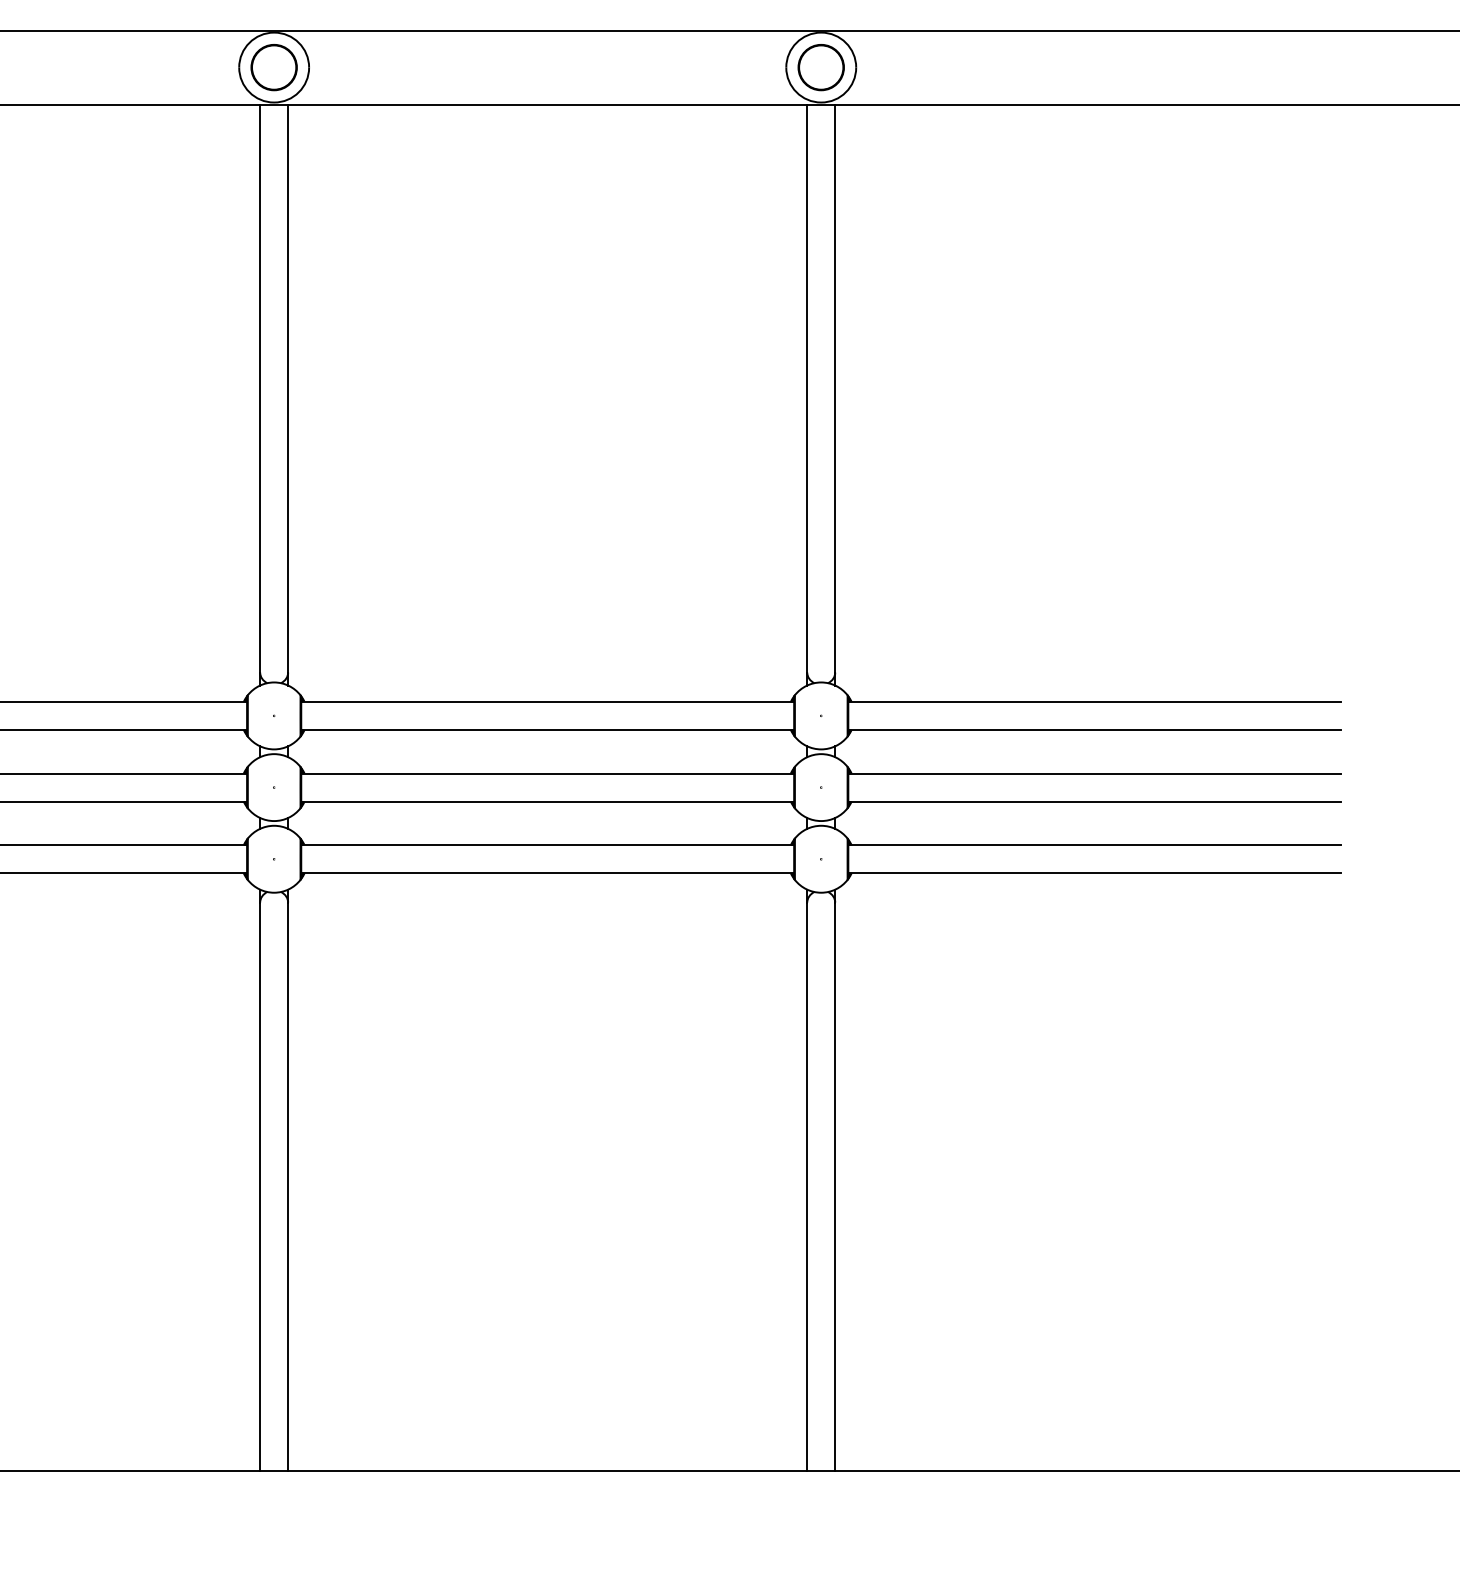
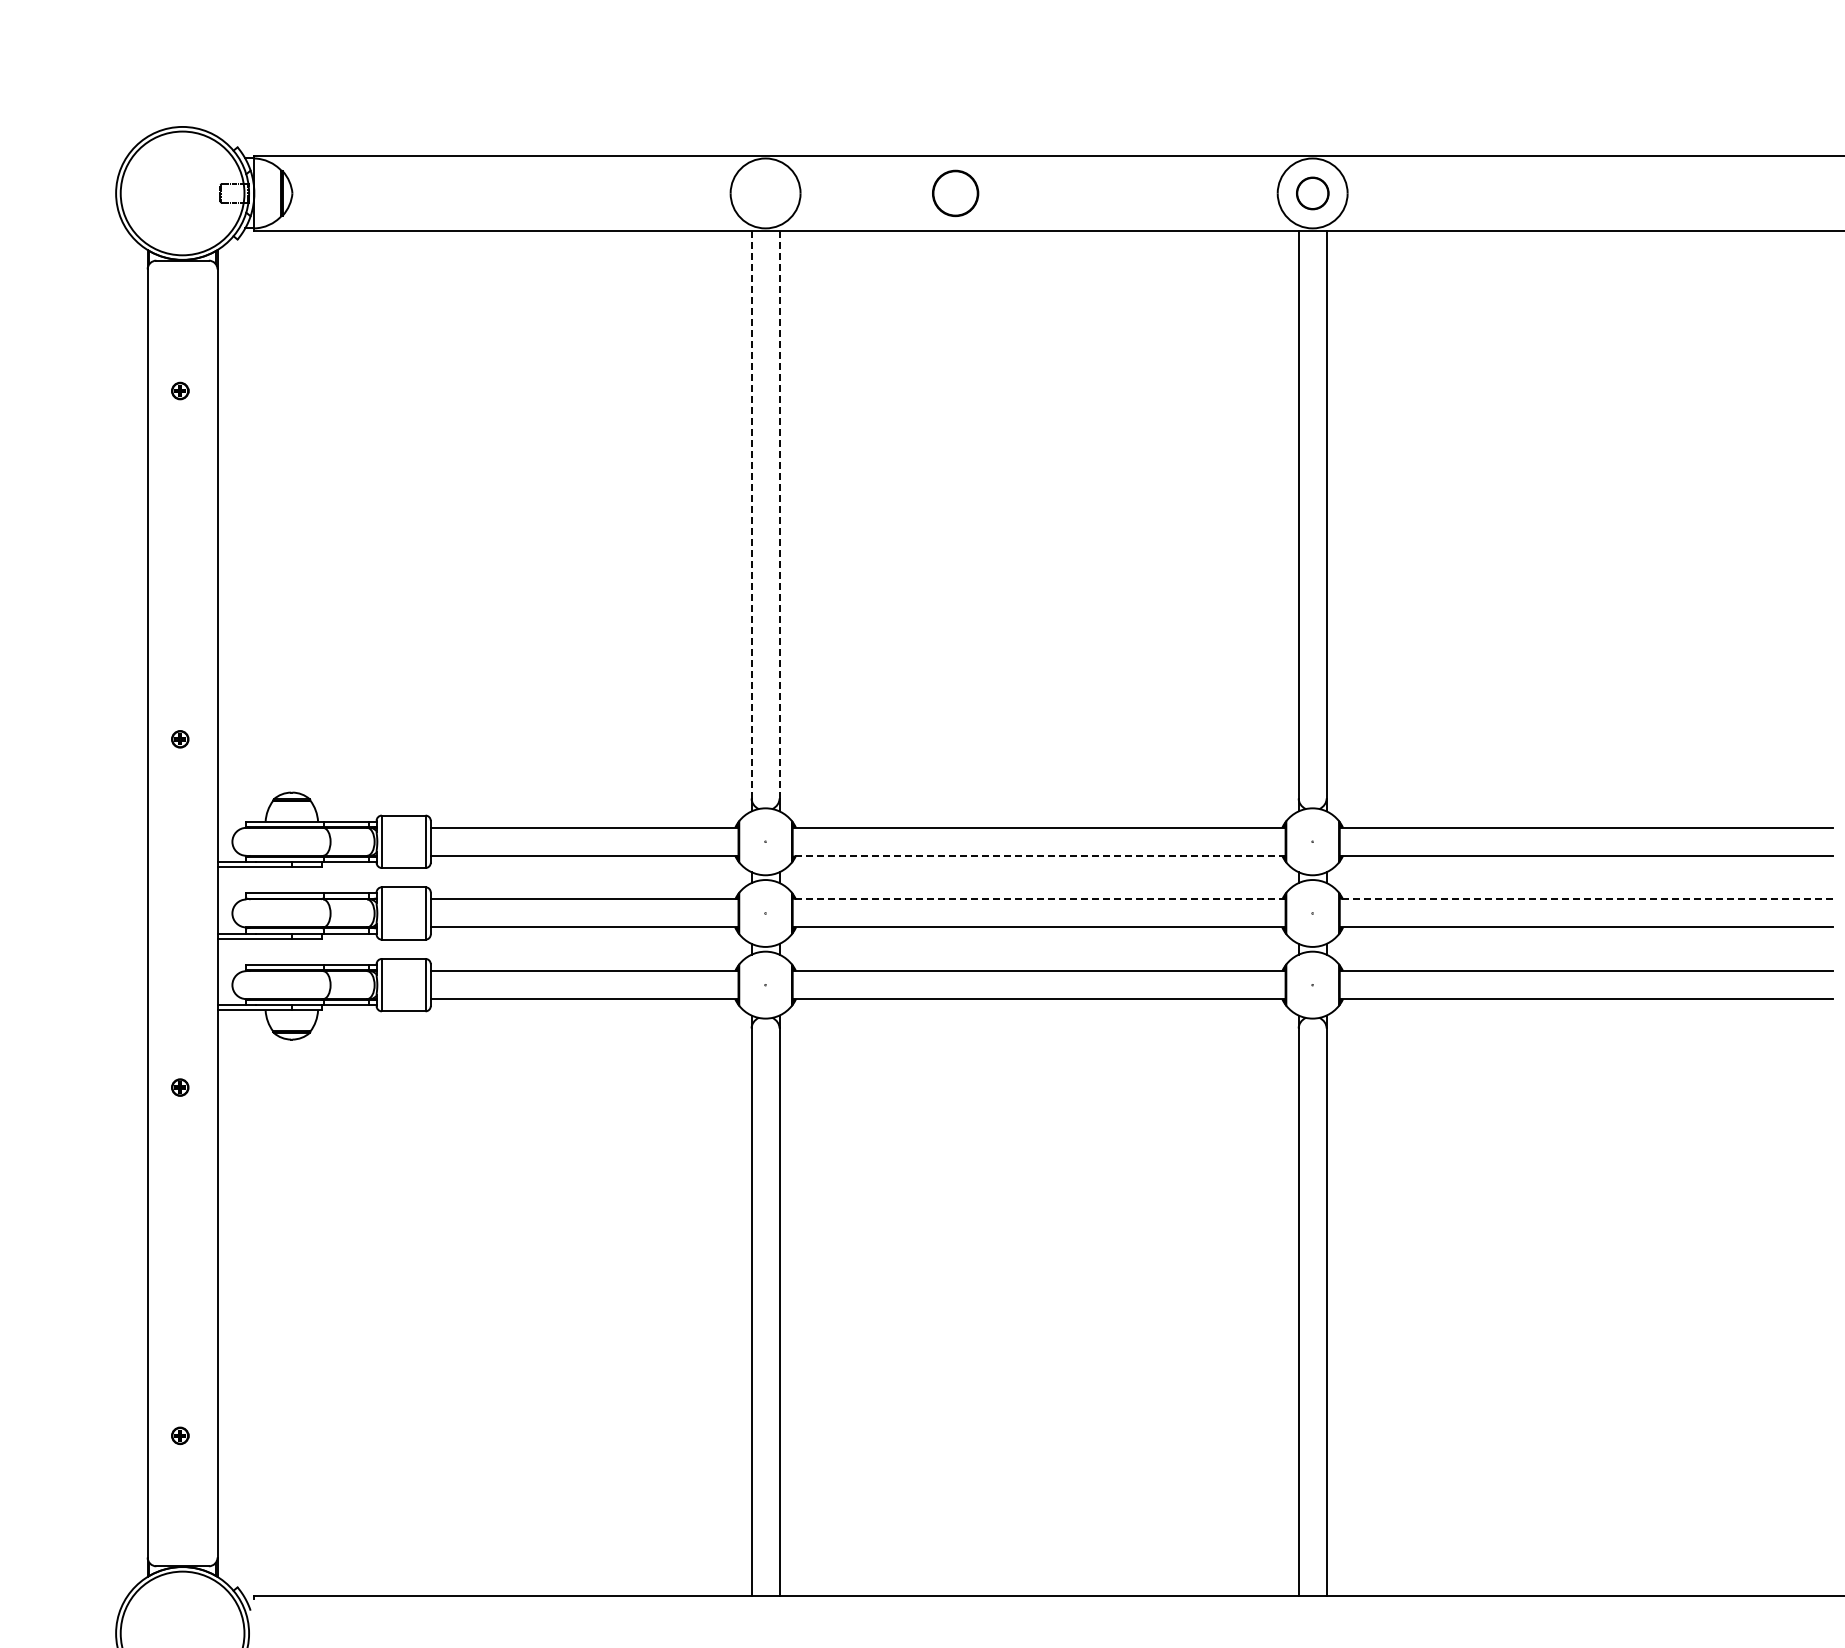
part: (274, 67) -> (955, 193), moved
part: (821, 67) -> (1312, 193), size x0.7
line: (260, 388) -> (751, 514), solid -> dashed
line: (288, 388) -> (779, 514), solid -> dashed
line: (547, 729) -> (1038, 855), solid -> dashed
line: (547, 773) -> (1038, 899), solid -> dashed
line: (1094, 773) -> (1585, 899), solid -> dashed

